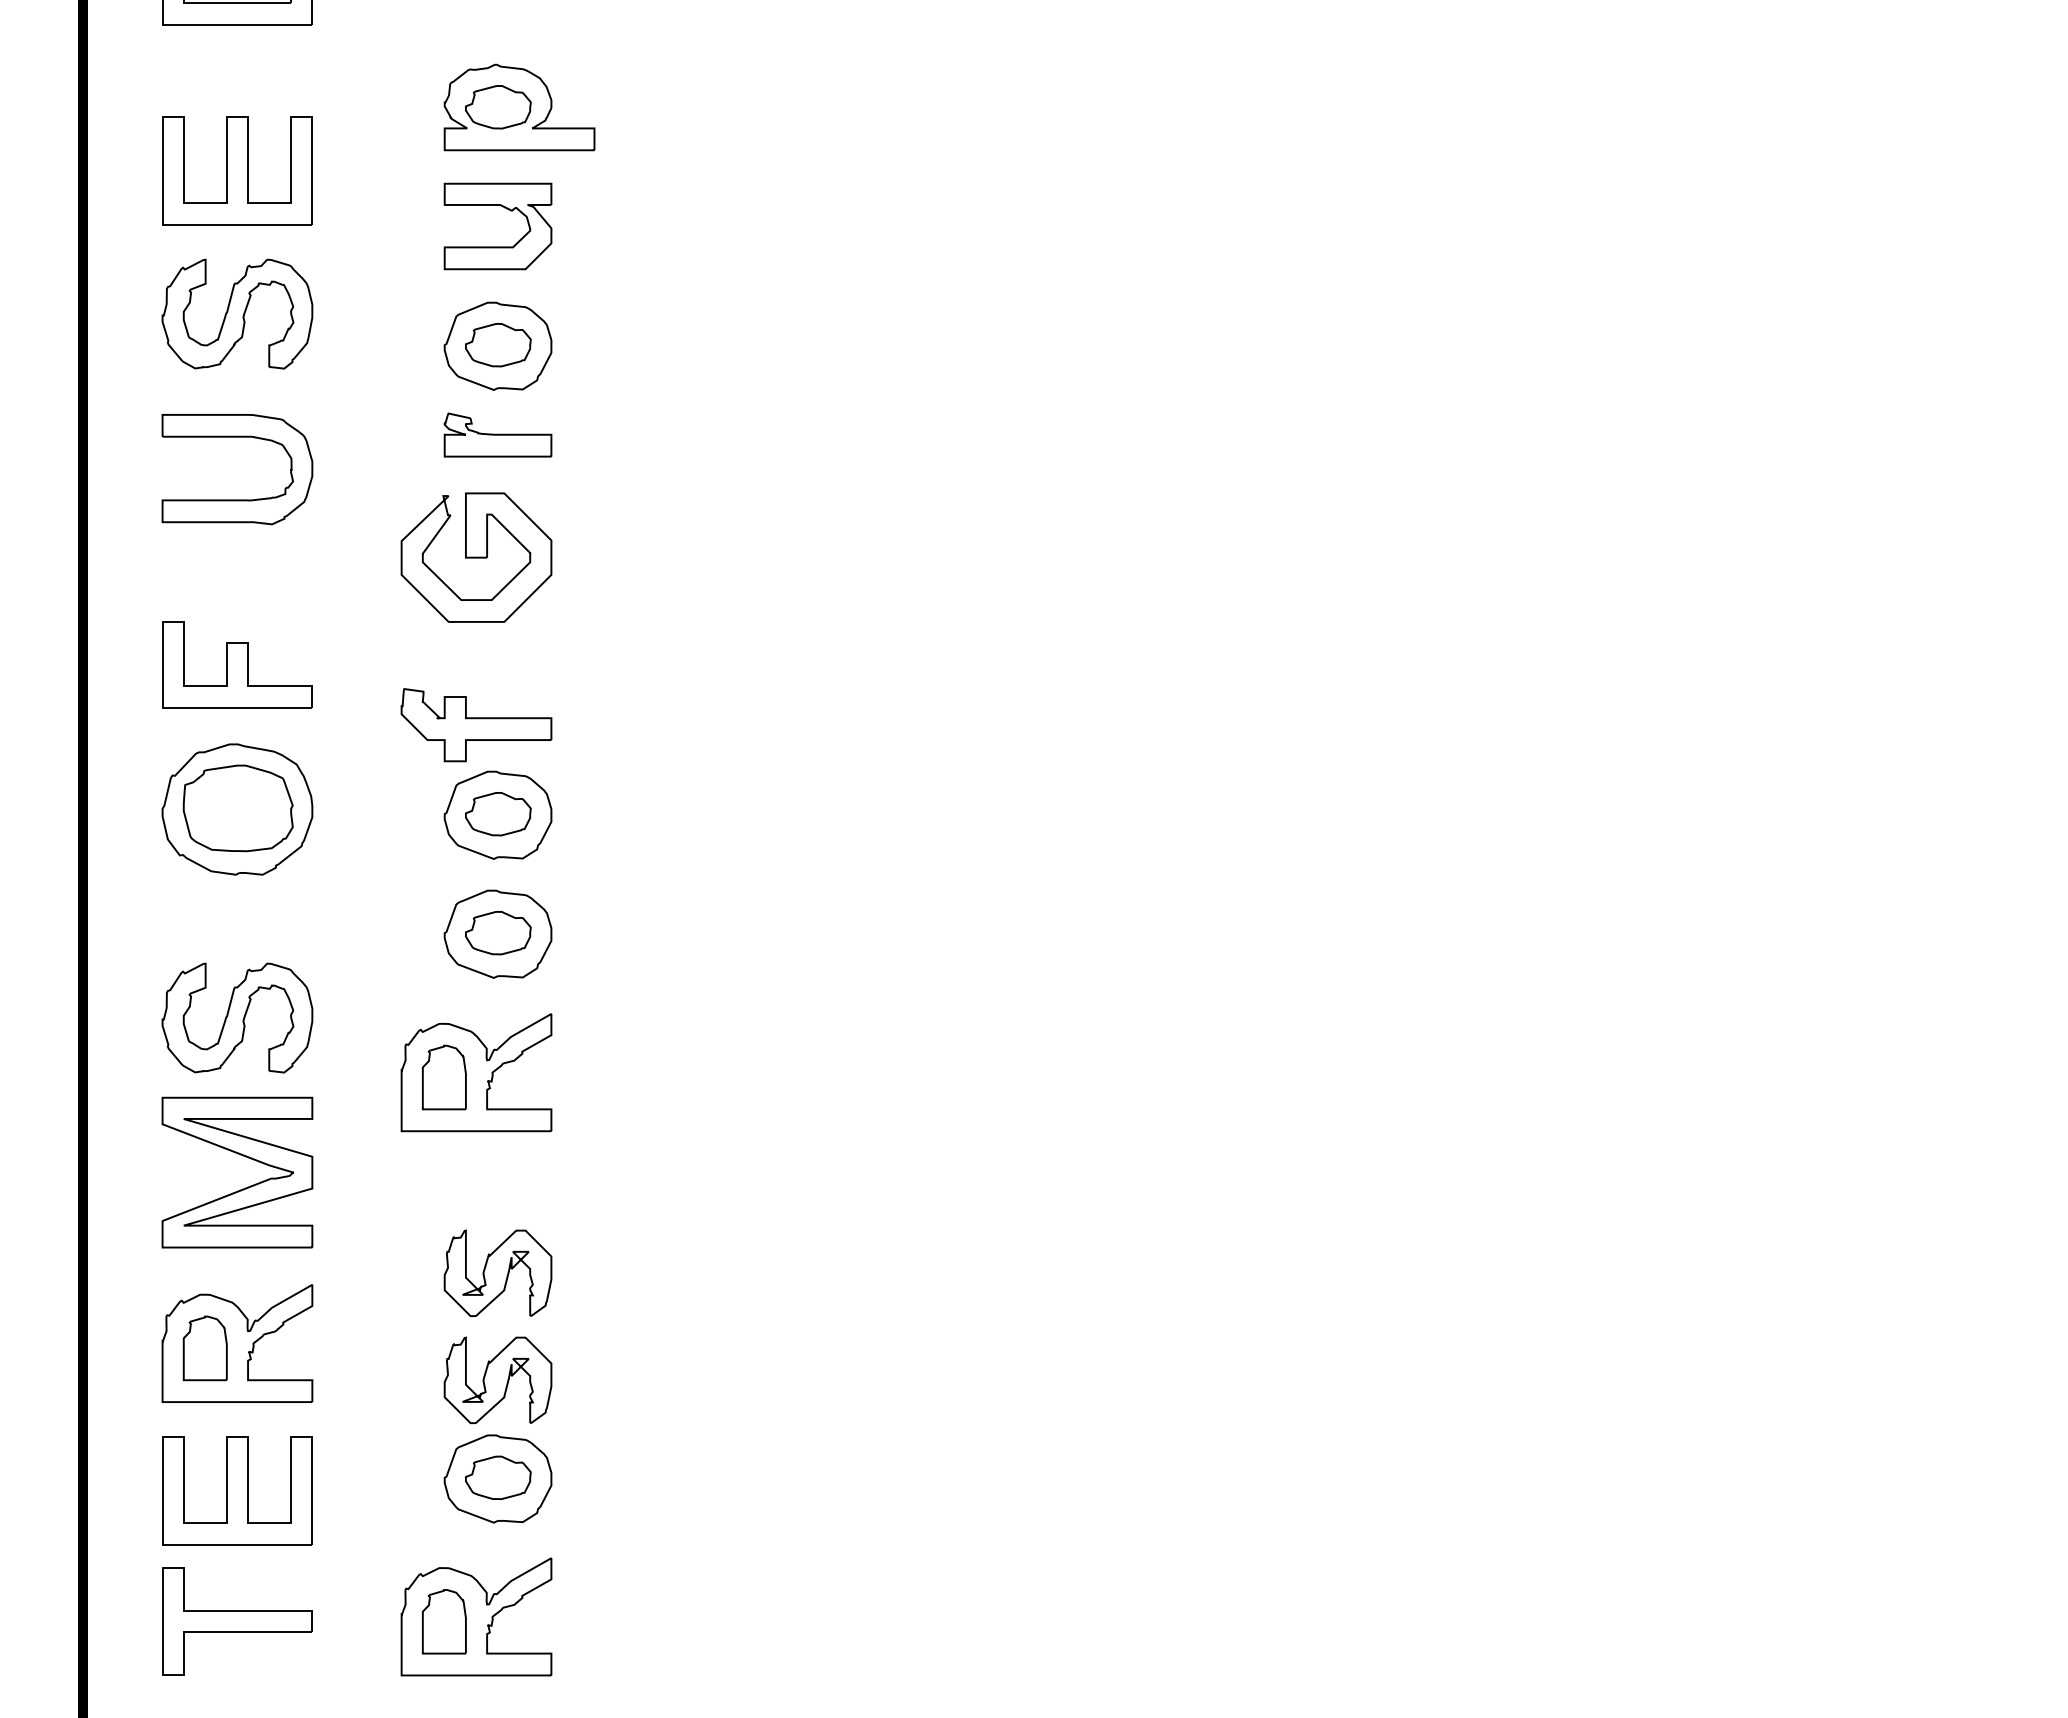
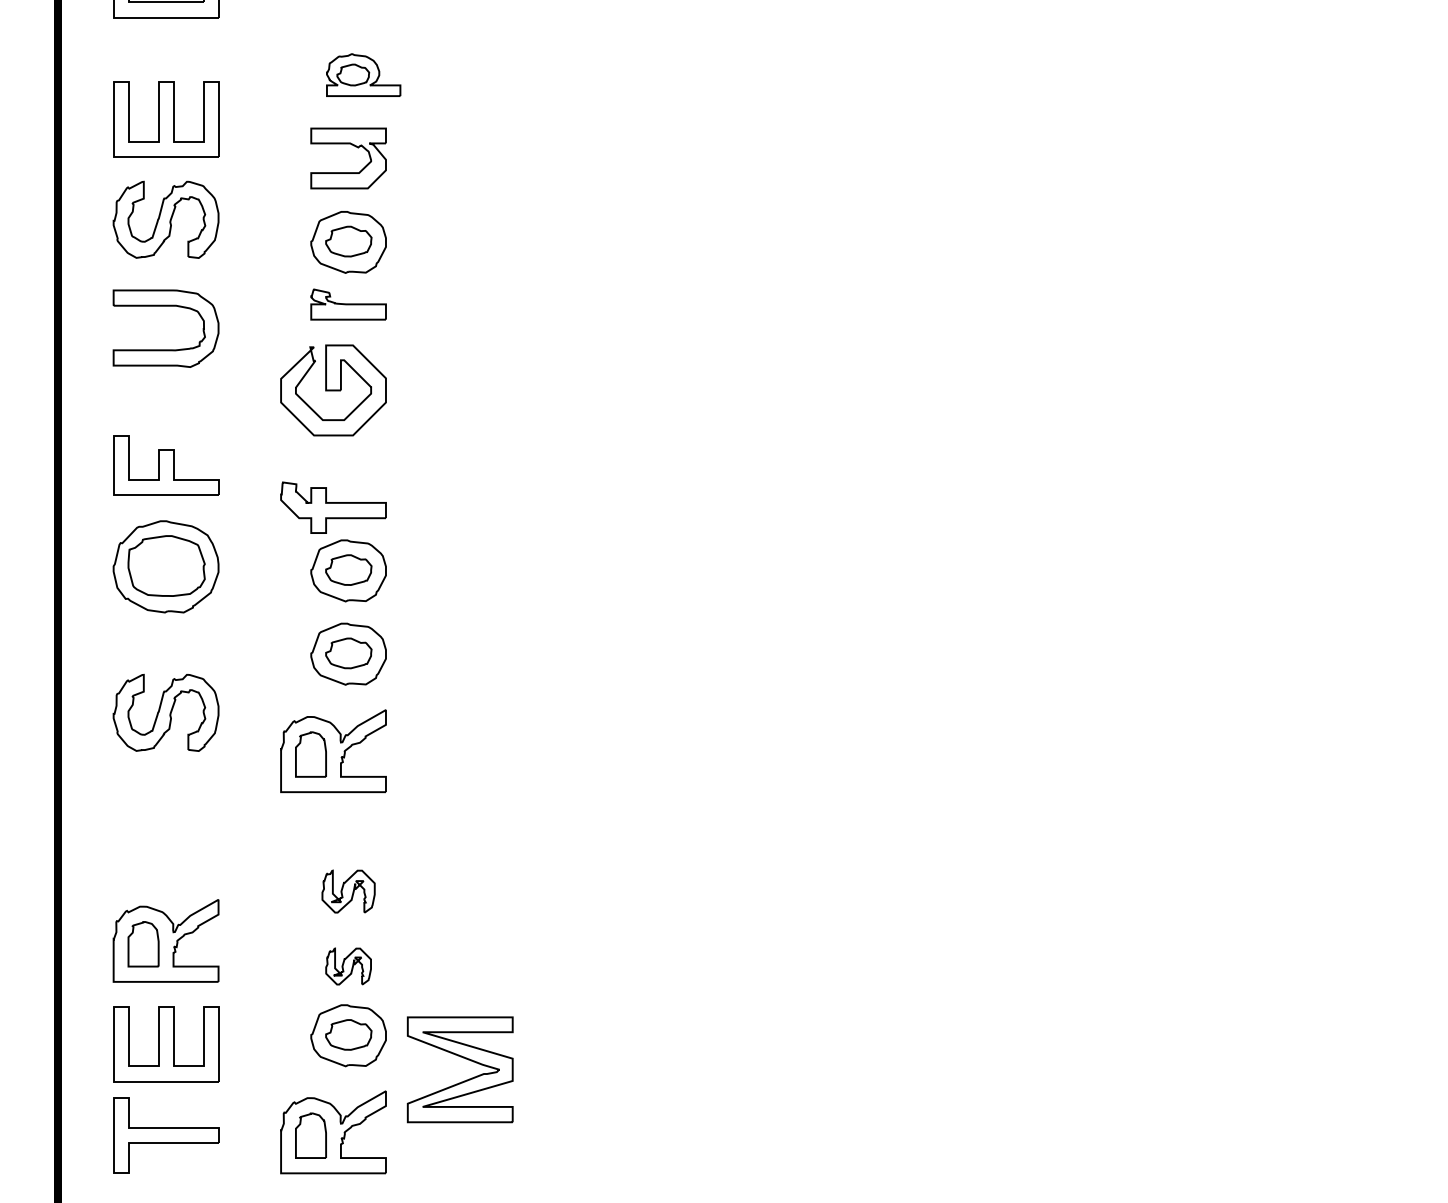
part: (519, 107) -> (363, 75), size x0.7
part: (242, 1188) -> (463, 1080), moved
part: (497, 1272) -> (348, 891), size x0.7
part: (497, 1379) -> (348, 966), size x0.6

